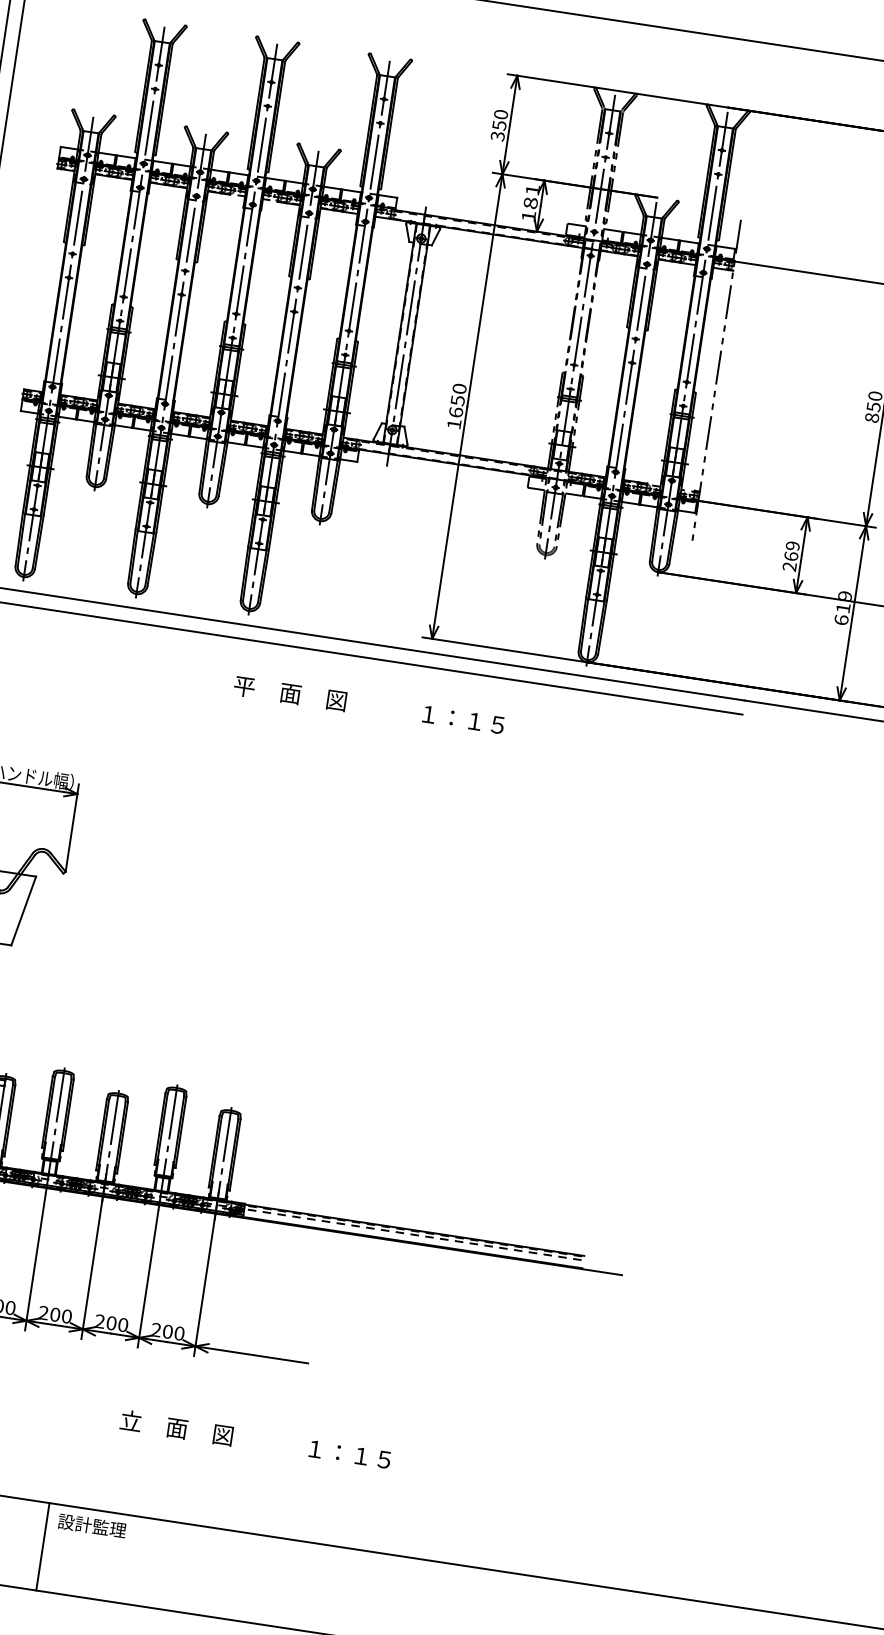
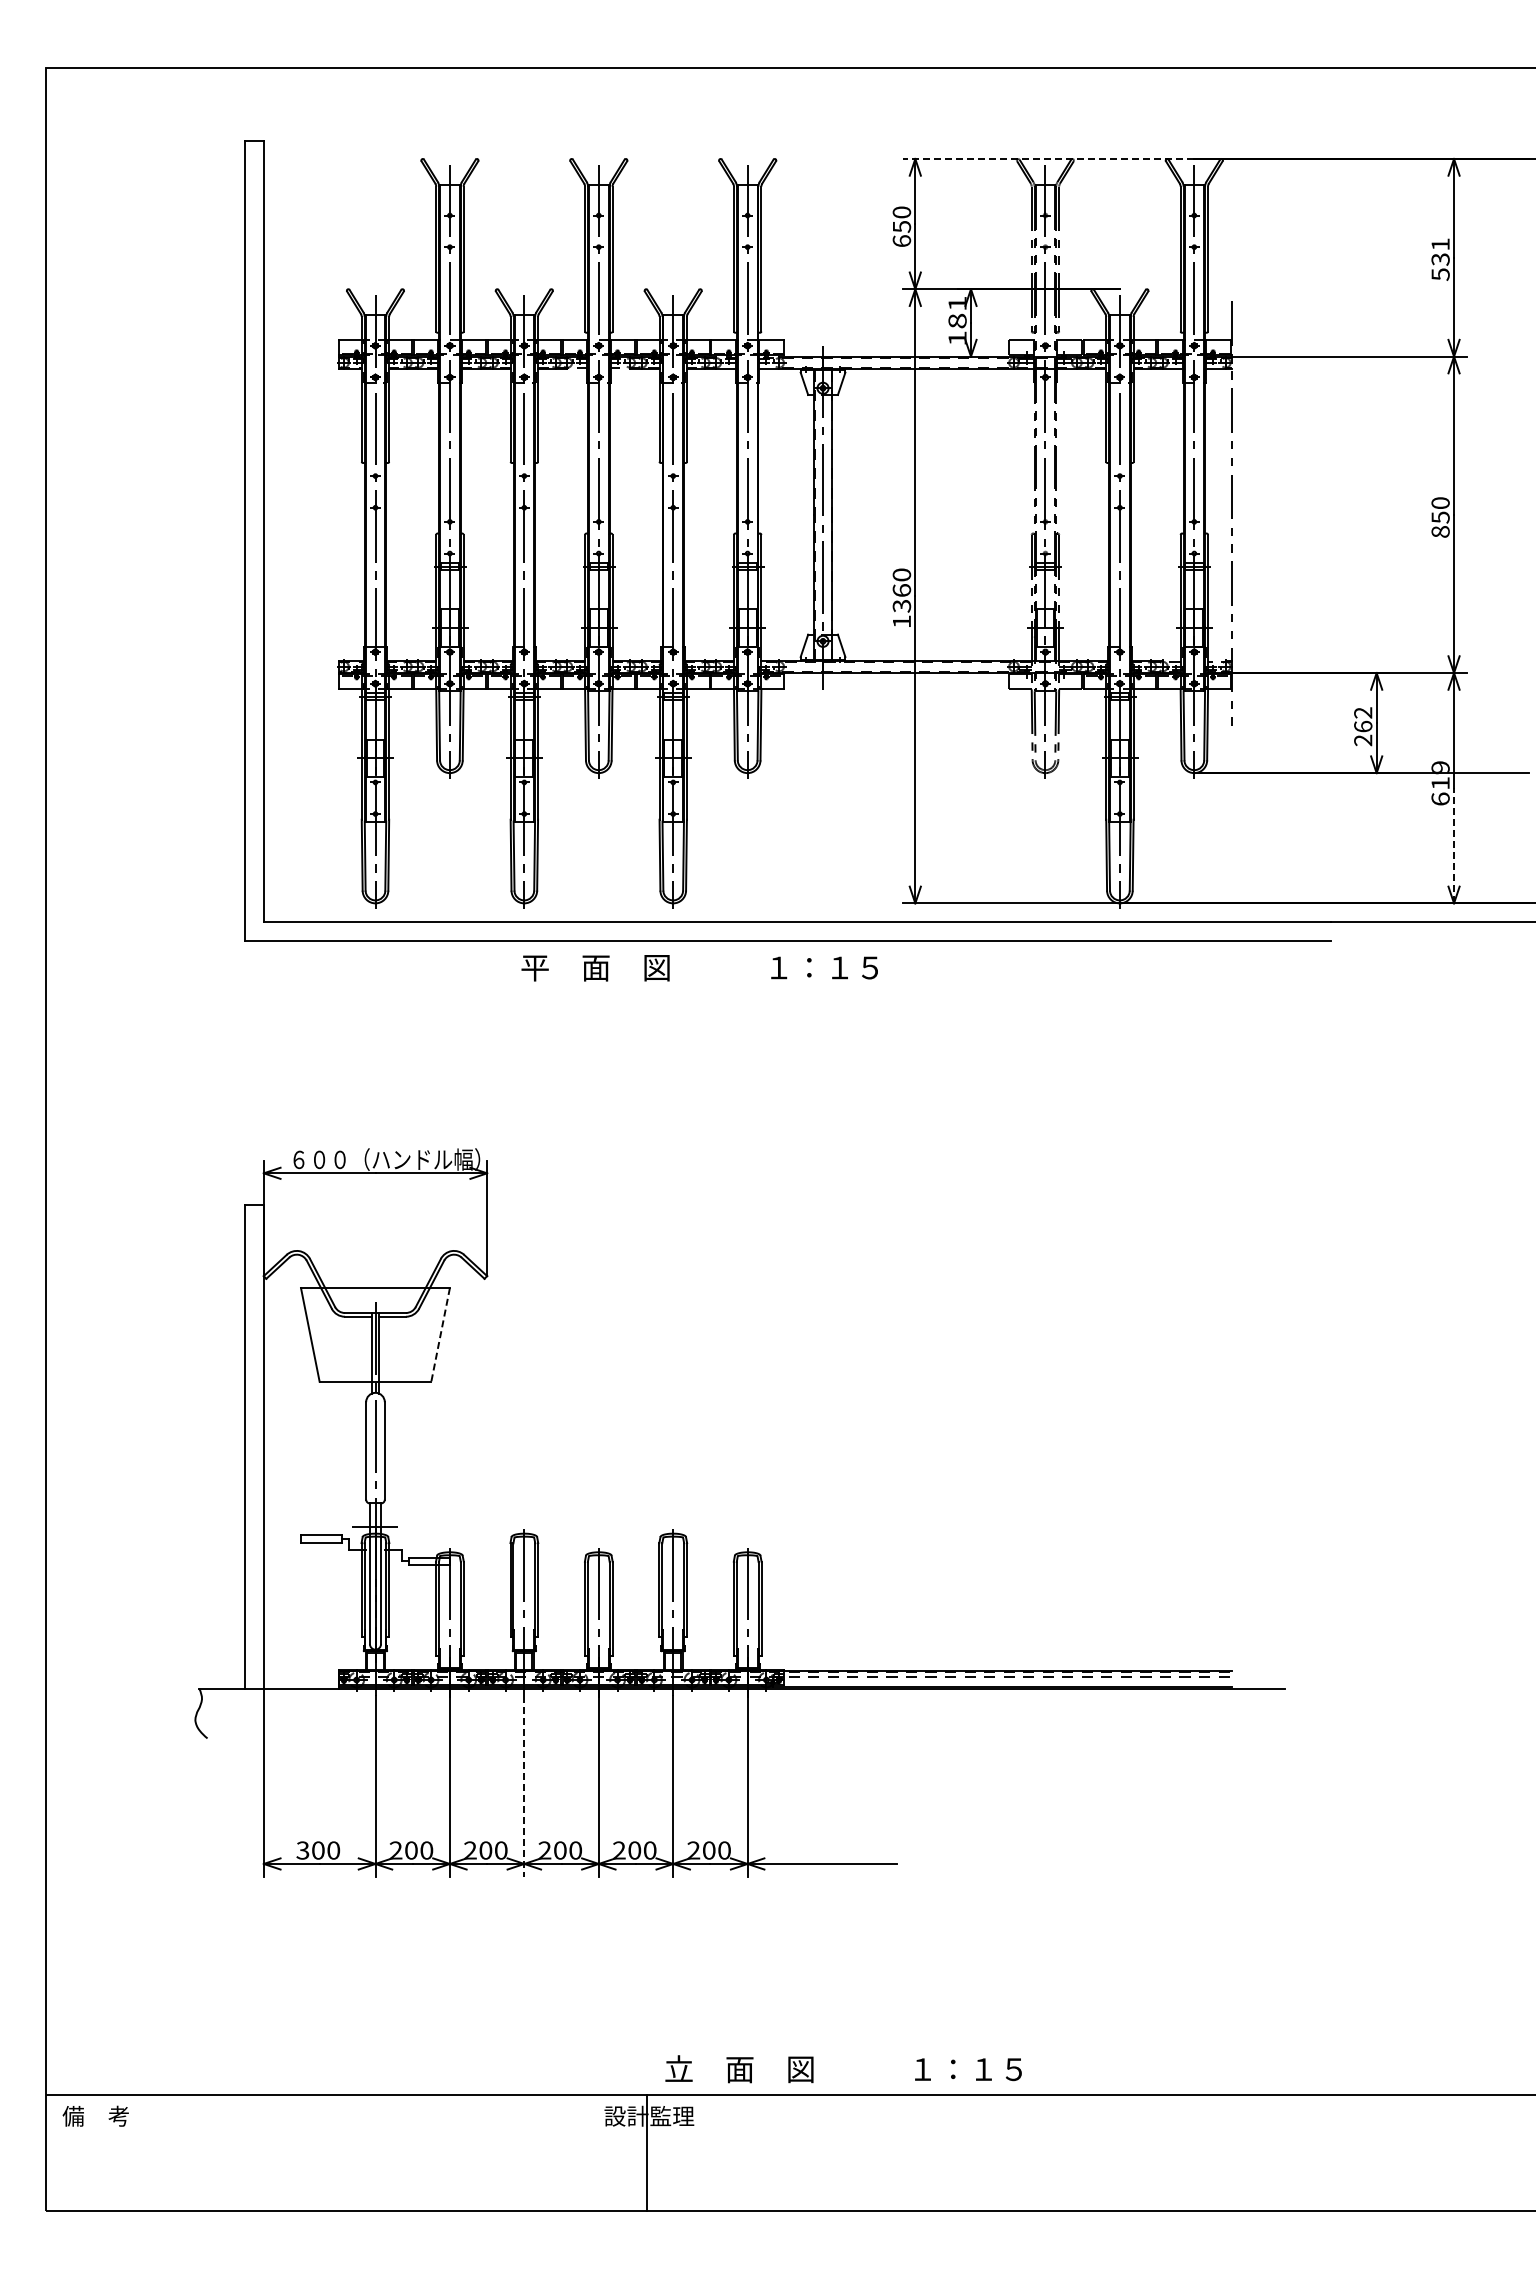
line: (618, 90) -> (1048, 158), solid -> dashed
text: (497, 136) -> (901, 241), 350 -> 650
text: (456, 406) -> (901, 598), 1650 -> 1360
text: (793, 545) -> (1363, 712), 269 -> 262
line: (846, 656) -> (1454, 845), solid -> dashed
text: (368, 705) -> (699, 968), moved
line: (23, 910) -> (440, 1334), solid -> dashed
line: (35, 1262) -> (524, 1786), solid -> dashed
text: (255, 1440) -> (843, 2069), moved
line: (42, 1546) -> (646, 2152), moved

